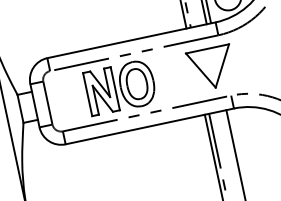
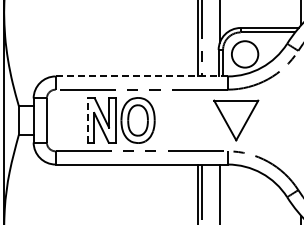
line: (132, 40) -> (142, 76), solid -> dashed
part: (211, 68) -> (236, 120), moved
line: (87, 94) -> (87, 120), solid -> dashed

